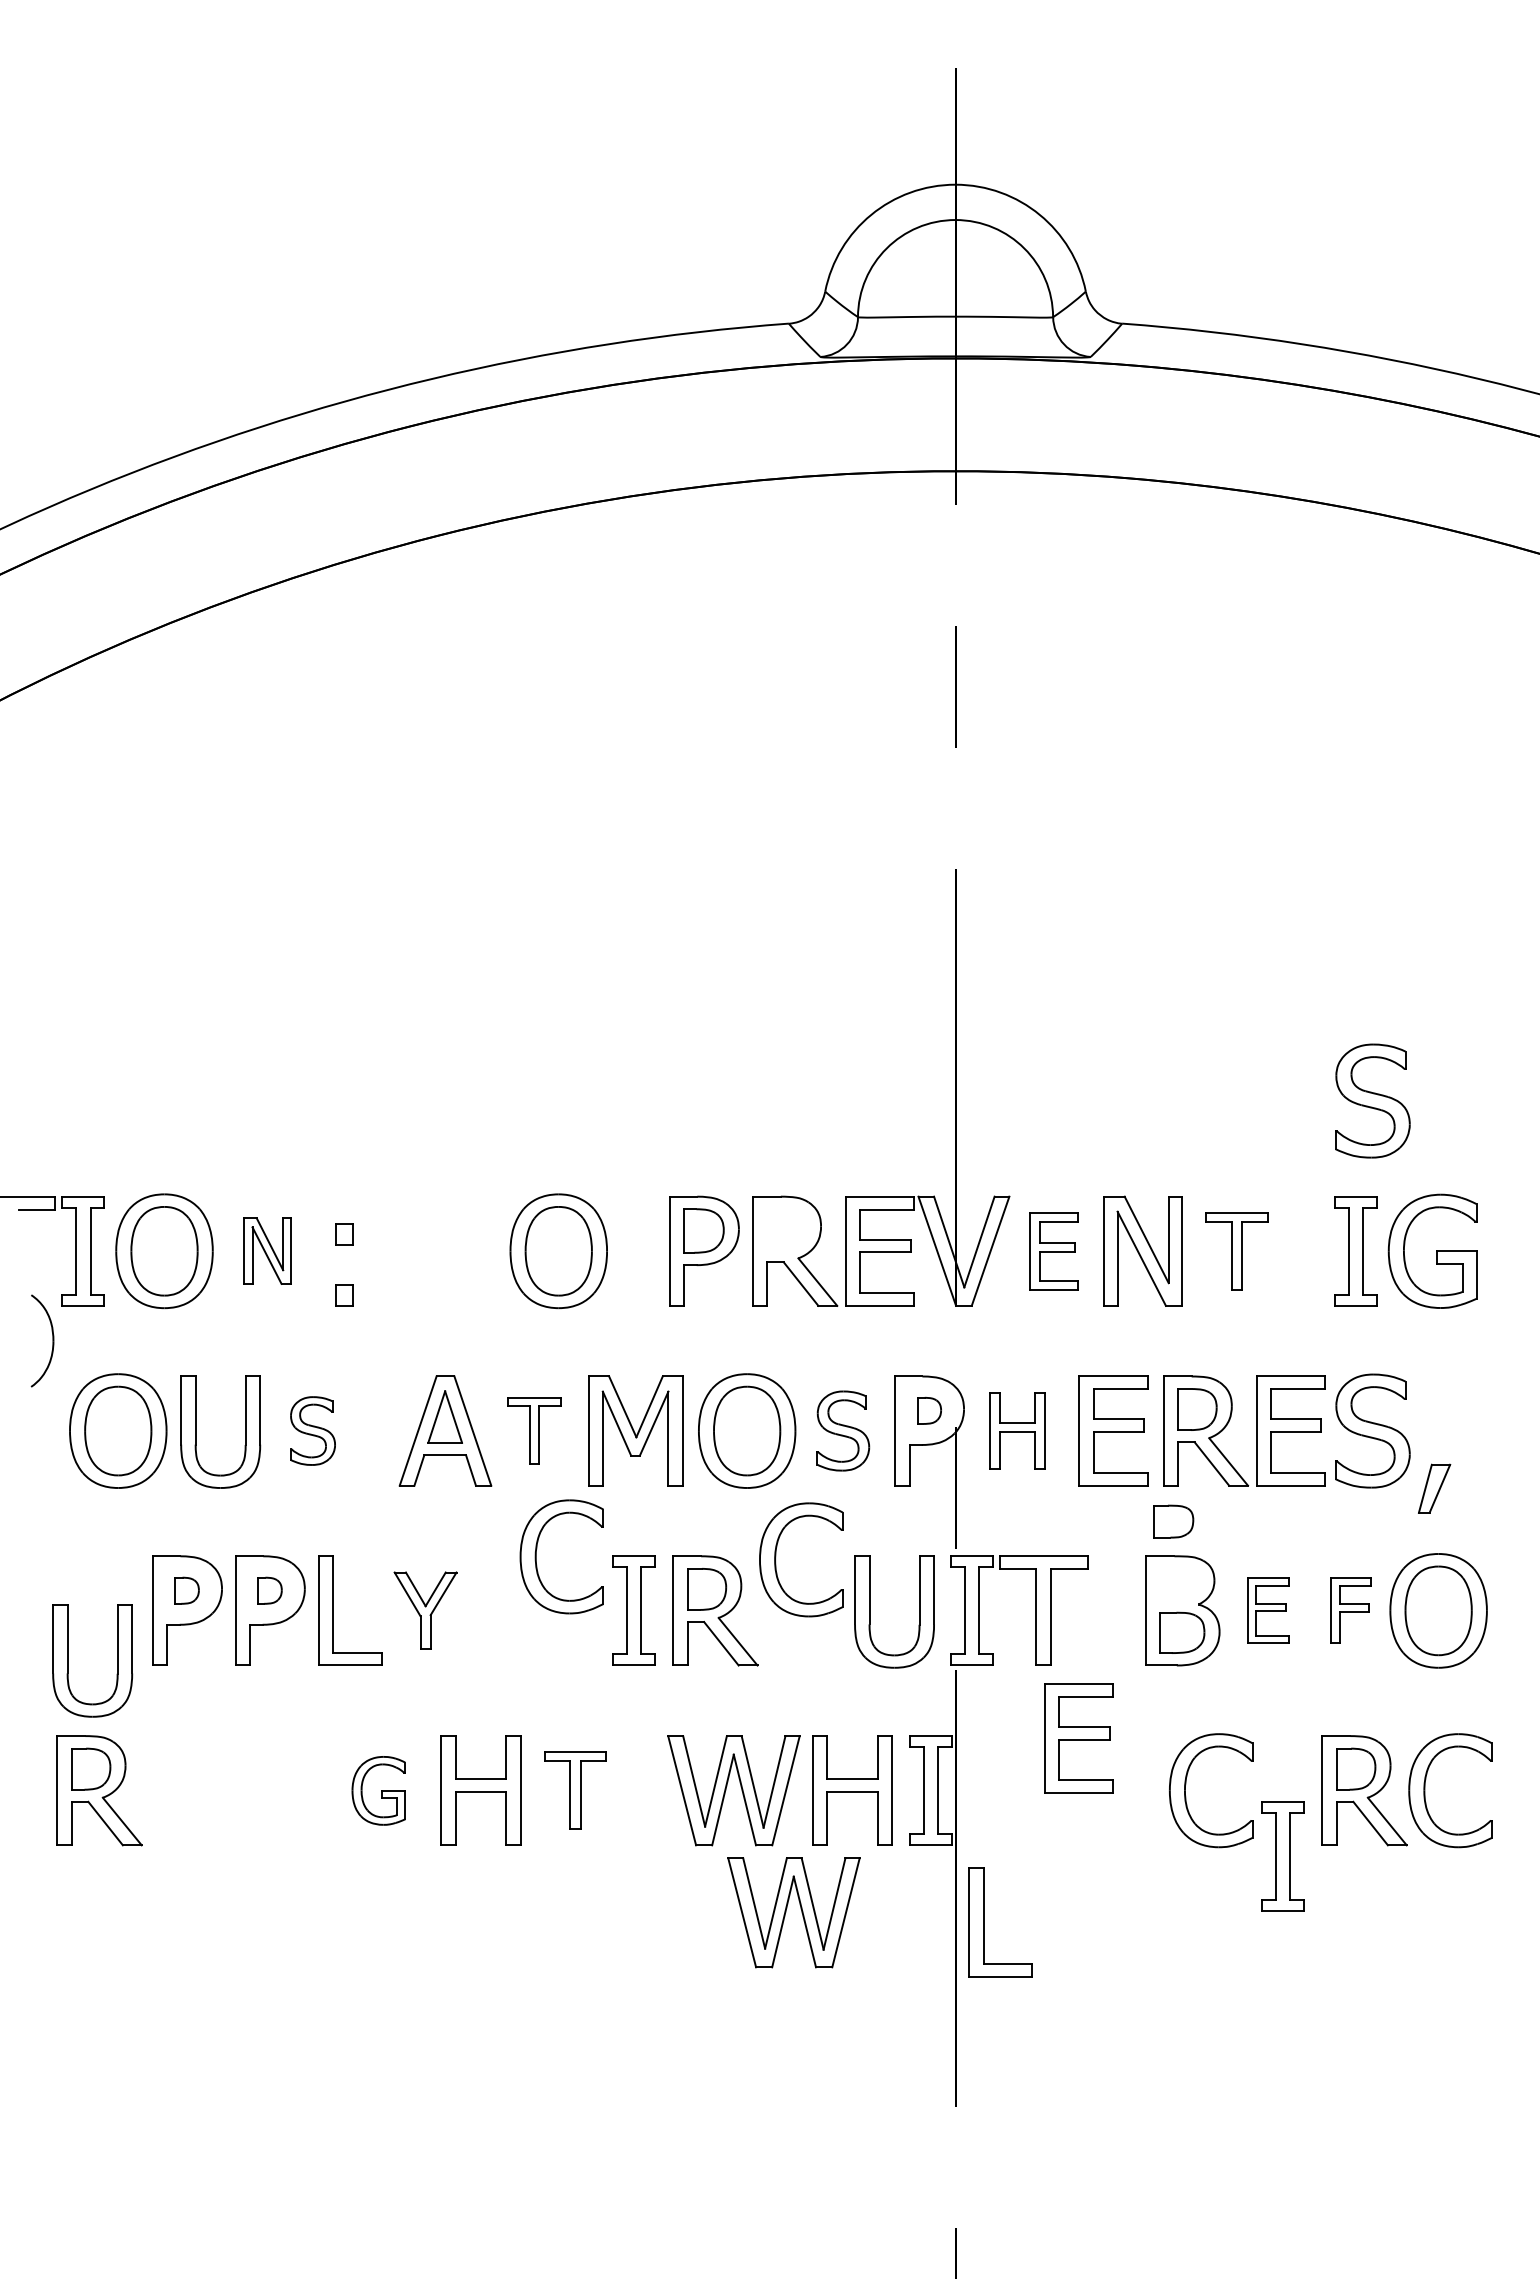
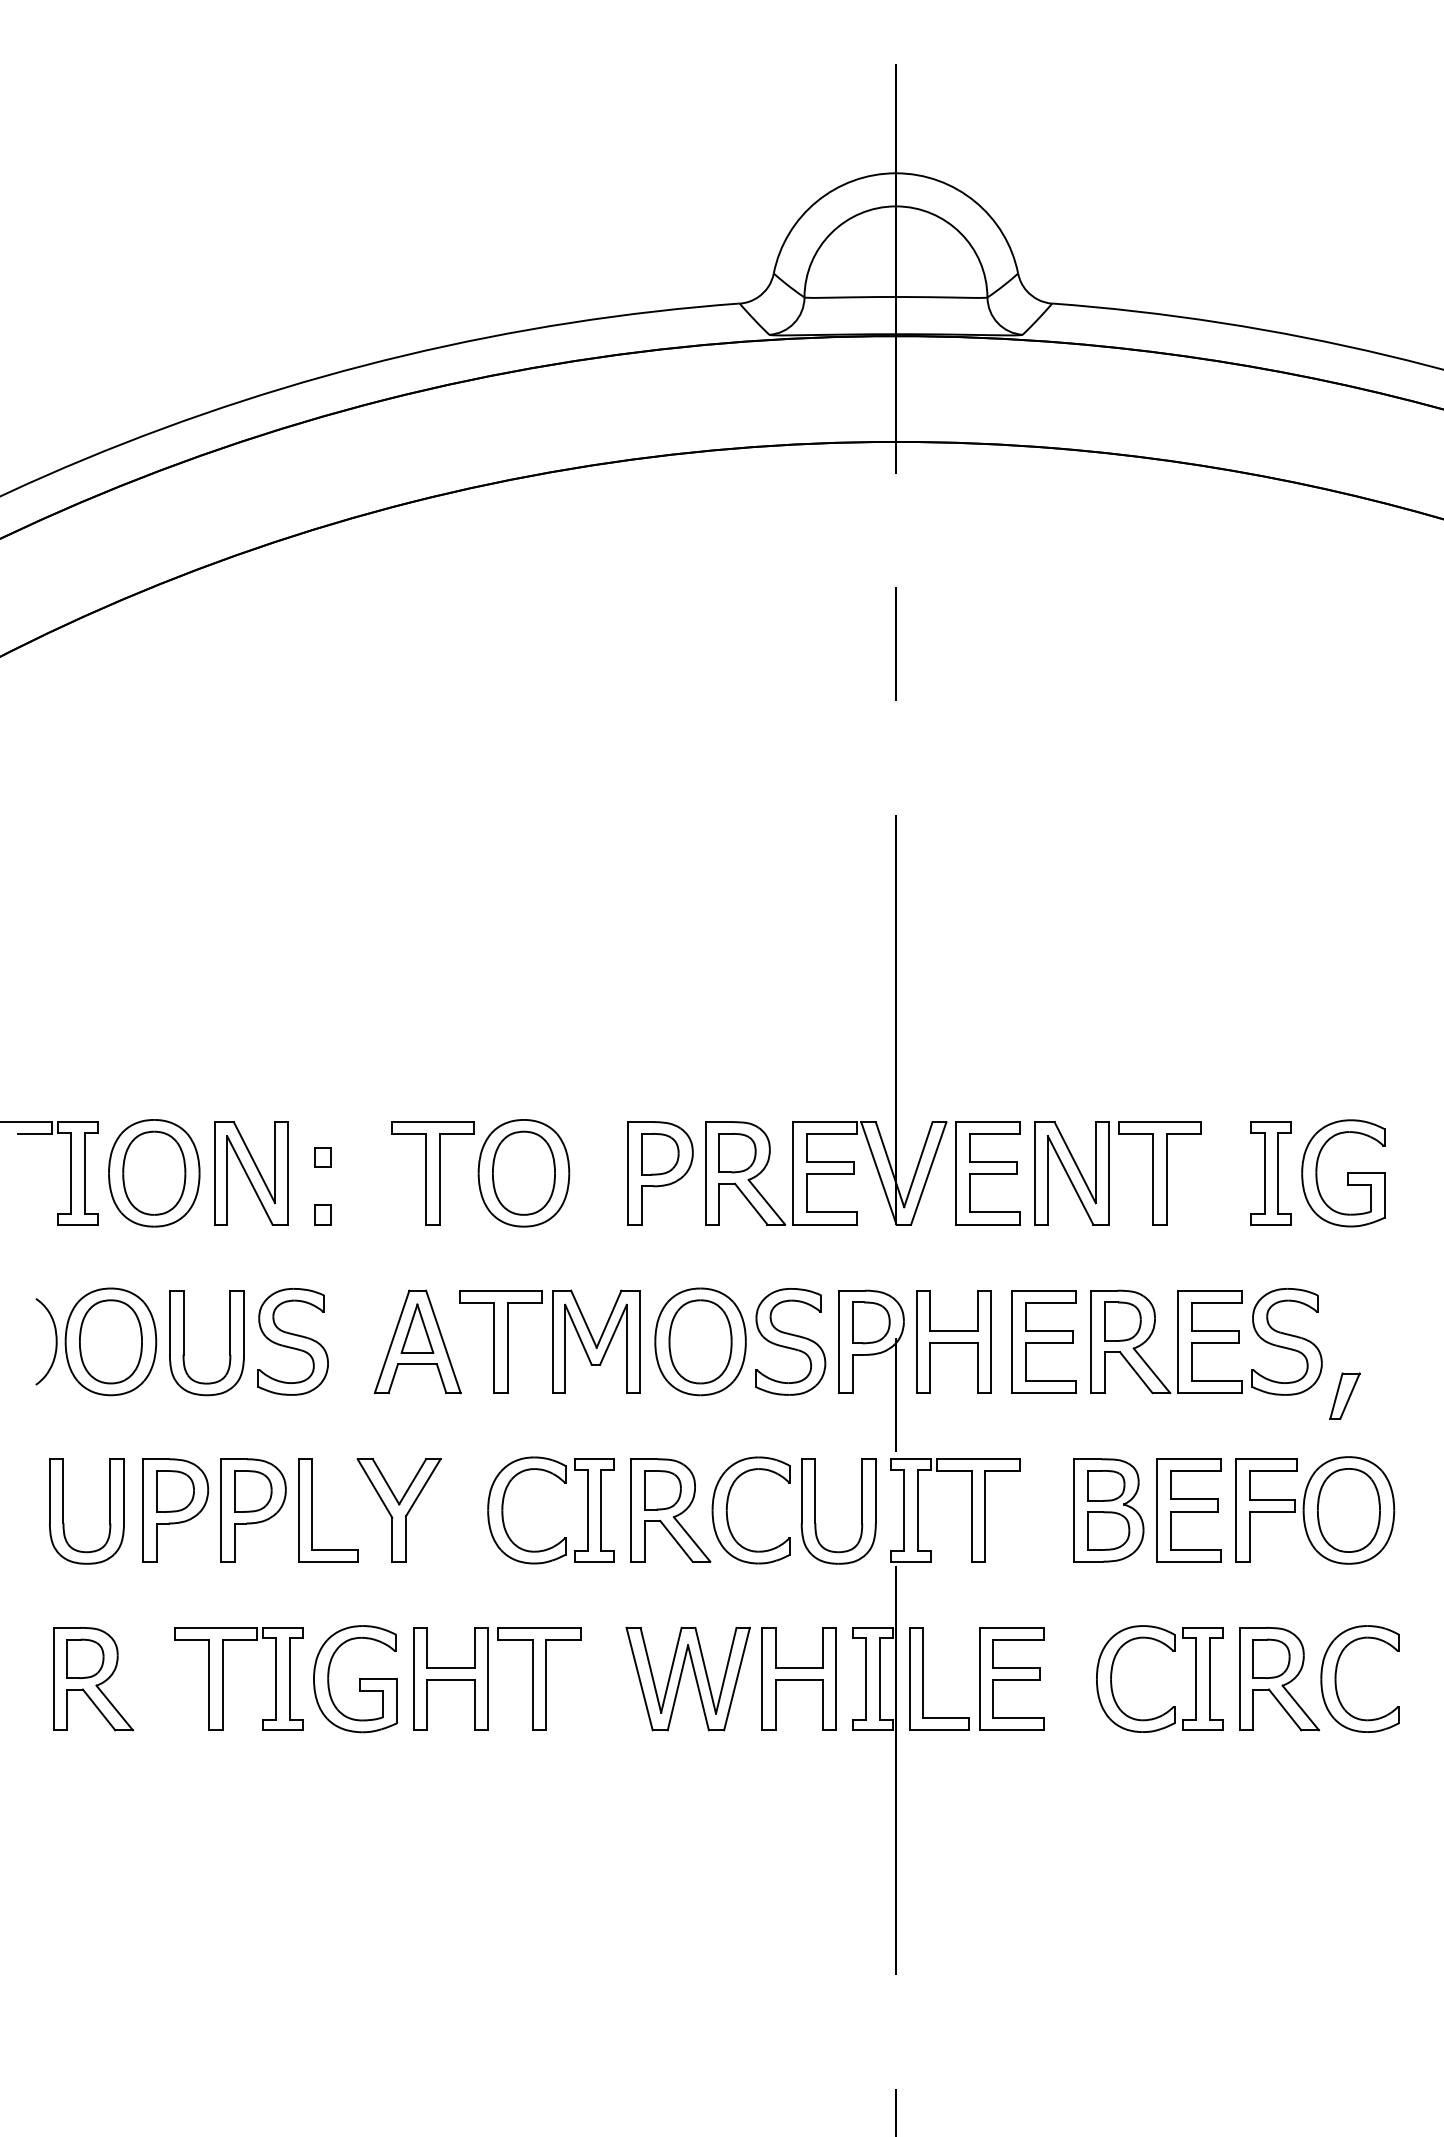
part: (1372, 1100) -> (1286, 1031), removed
part: (786, 1229) -> (737, 1152), added
part: (267, 1250) -> (250, 1172), size x1.67
part: (461, 1251) -> (432, 1173), added
part: (1053, 1251) -> (987, 1173), size x1.43
part: (1236, 1251) -> (1159, 1173), size x1.43
part: (52, 1340) -> (55, 1341), moved
part: (929, 1410) -> (871, 1322), size x1.67
part: (312, 1430) -> (293, 1341), size x1.67
part: (533, 1430) -> (500, 1341), size x1.67
part: (843, 1430) -> (790, 1341), size x1.43
part: (1017, 1430) -> (954, 1341), size x1.43
part: (1173, 1521) -> (1105, 1485), moved
part: (537, 1549) -> (504, 1503), moved
part: (776, 1557) -> (728, 1508), moved
part: (186, 1590) -> (174, 1491), size x1.67
part: (269, 1590) -> (252, 1491), size x1.67
part: (425, 1610) -> (398, 1510), size x1.43
part: (1267, 1610) -> (1188, 1510), size x1.67
part: (1350, 1610) -> (1266, 1510), size x1.67
part: (68, 1660) -> (64, 1511), moved
part: (1078, 1738) -> (1011, 1678), moved
part: (237, 1790) -> (222, 1678), added
part: (378, 1790) -> (354, 1678), size x1.67
part: (575, 1790) -> (539, 1678), size x1.43
part: (1282, 1856) -> (1202, 1678), moved
part: (786, 1912) -> (737, 1793), removed
part: (984, 1922) -> (924, 1678), moved

